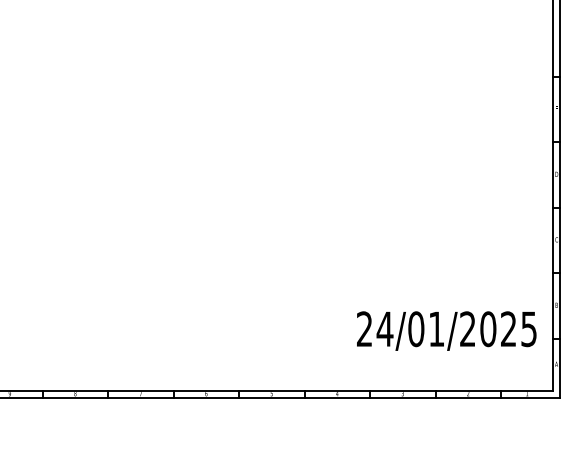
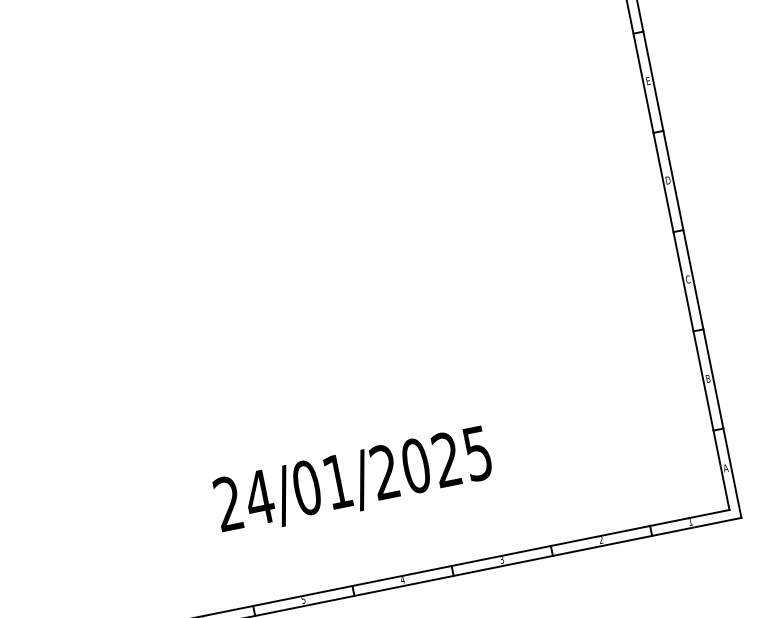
text: (446, 330) -> (353, 480), moved

